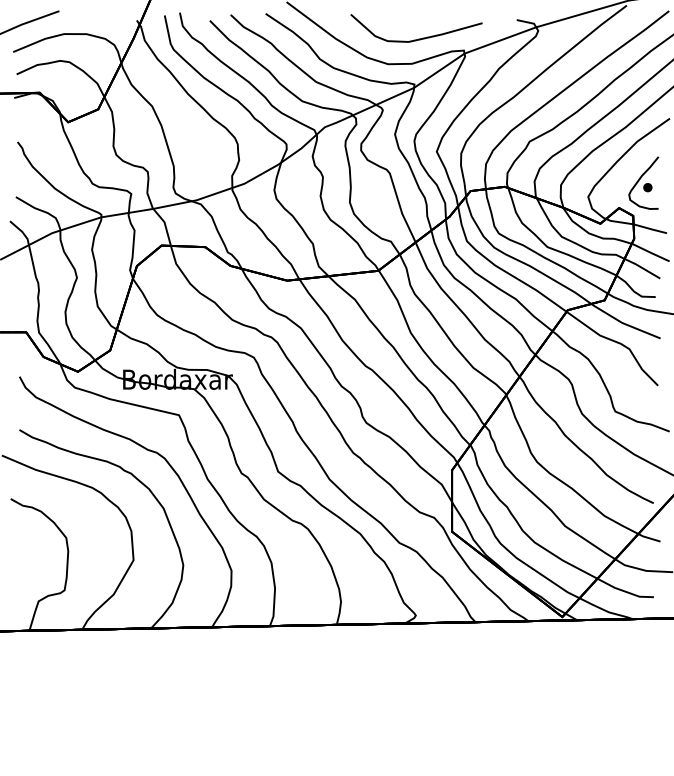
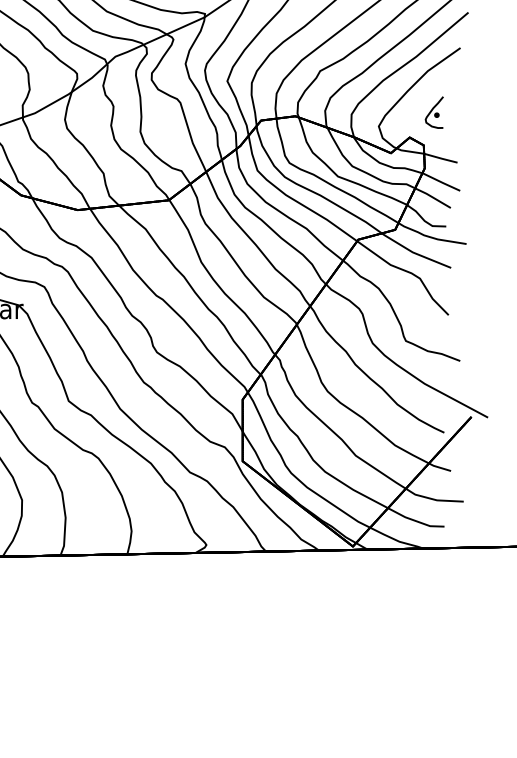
part: (643, 182) -> (434, 111), size x0.6

